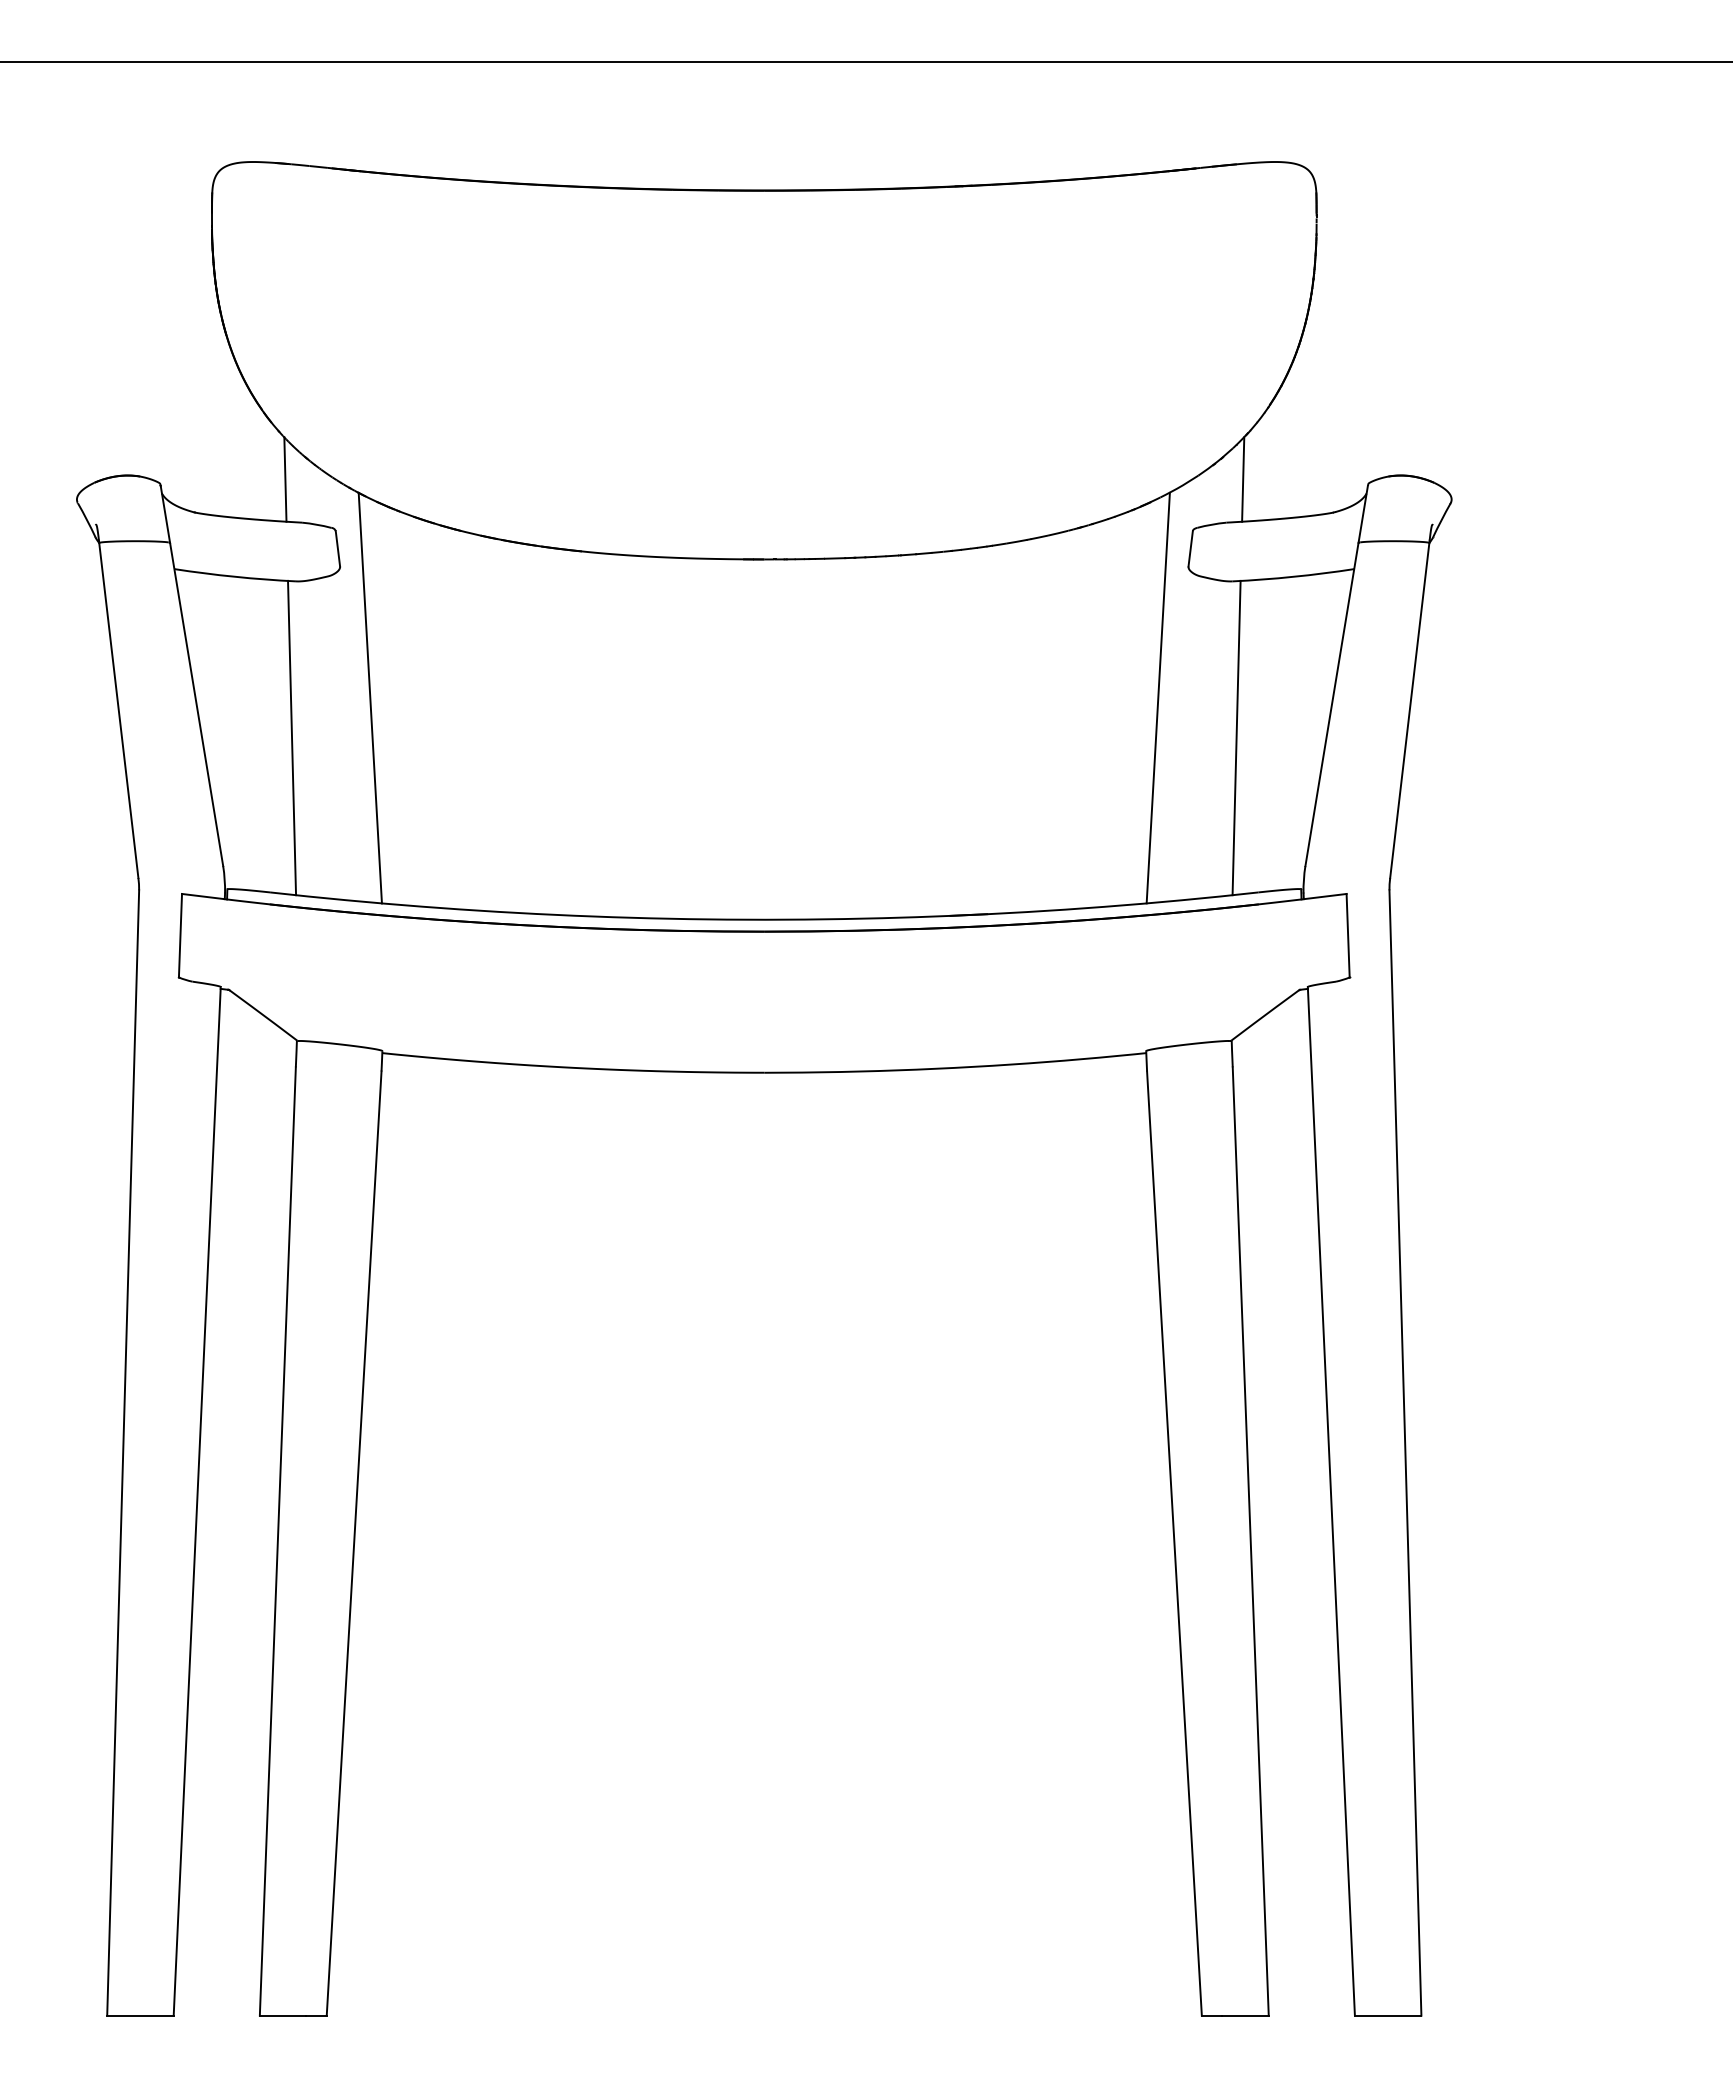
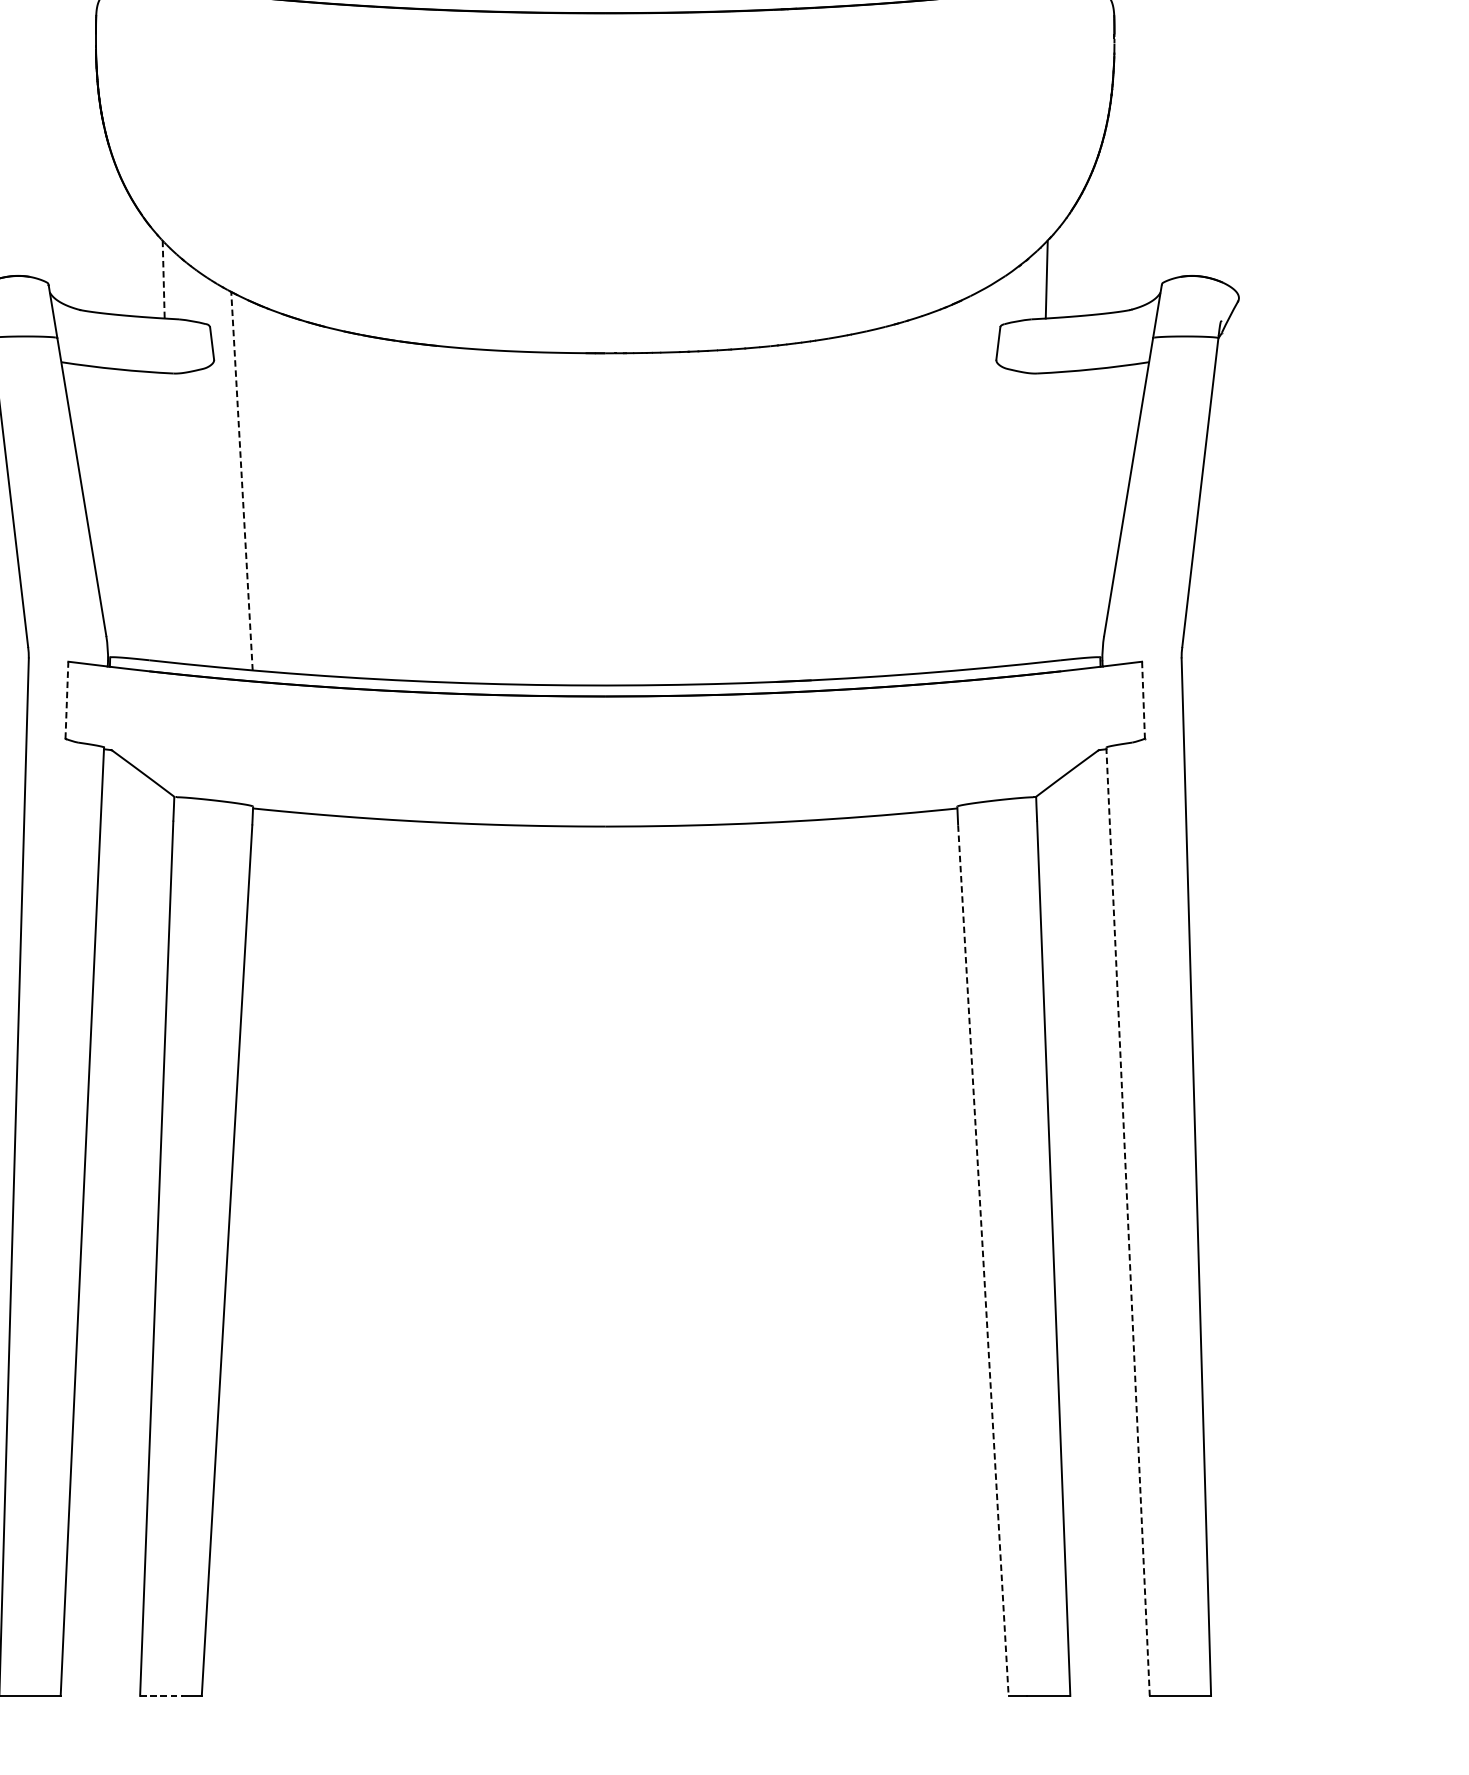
line: (285, 480) -> (163, 280), solid -> dashed
line: (1157, 697) -> (967, 480), removed
line: (370, 698) -> (242, 481), solid -> dashed
line: (292, 737) -> (170, 517), removed
line: (1236, 737) -> (1040, 517), removed
line: (180, 935) -> (66, 700), solid -> dashed
line: (1348, 935) -> (1143, 700), solid -> dashed
line: (1331, 1501) -> (1128, 1221), solid -> dashed
line: (1174, 1543) -> (983, 1260), solid -> dashed
line: (283, 2015) -> (161, 1695), solid -> dashed

